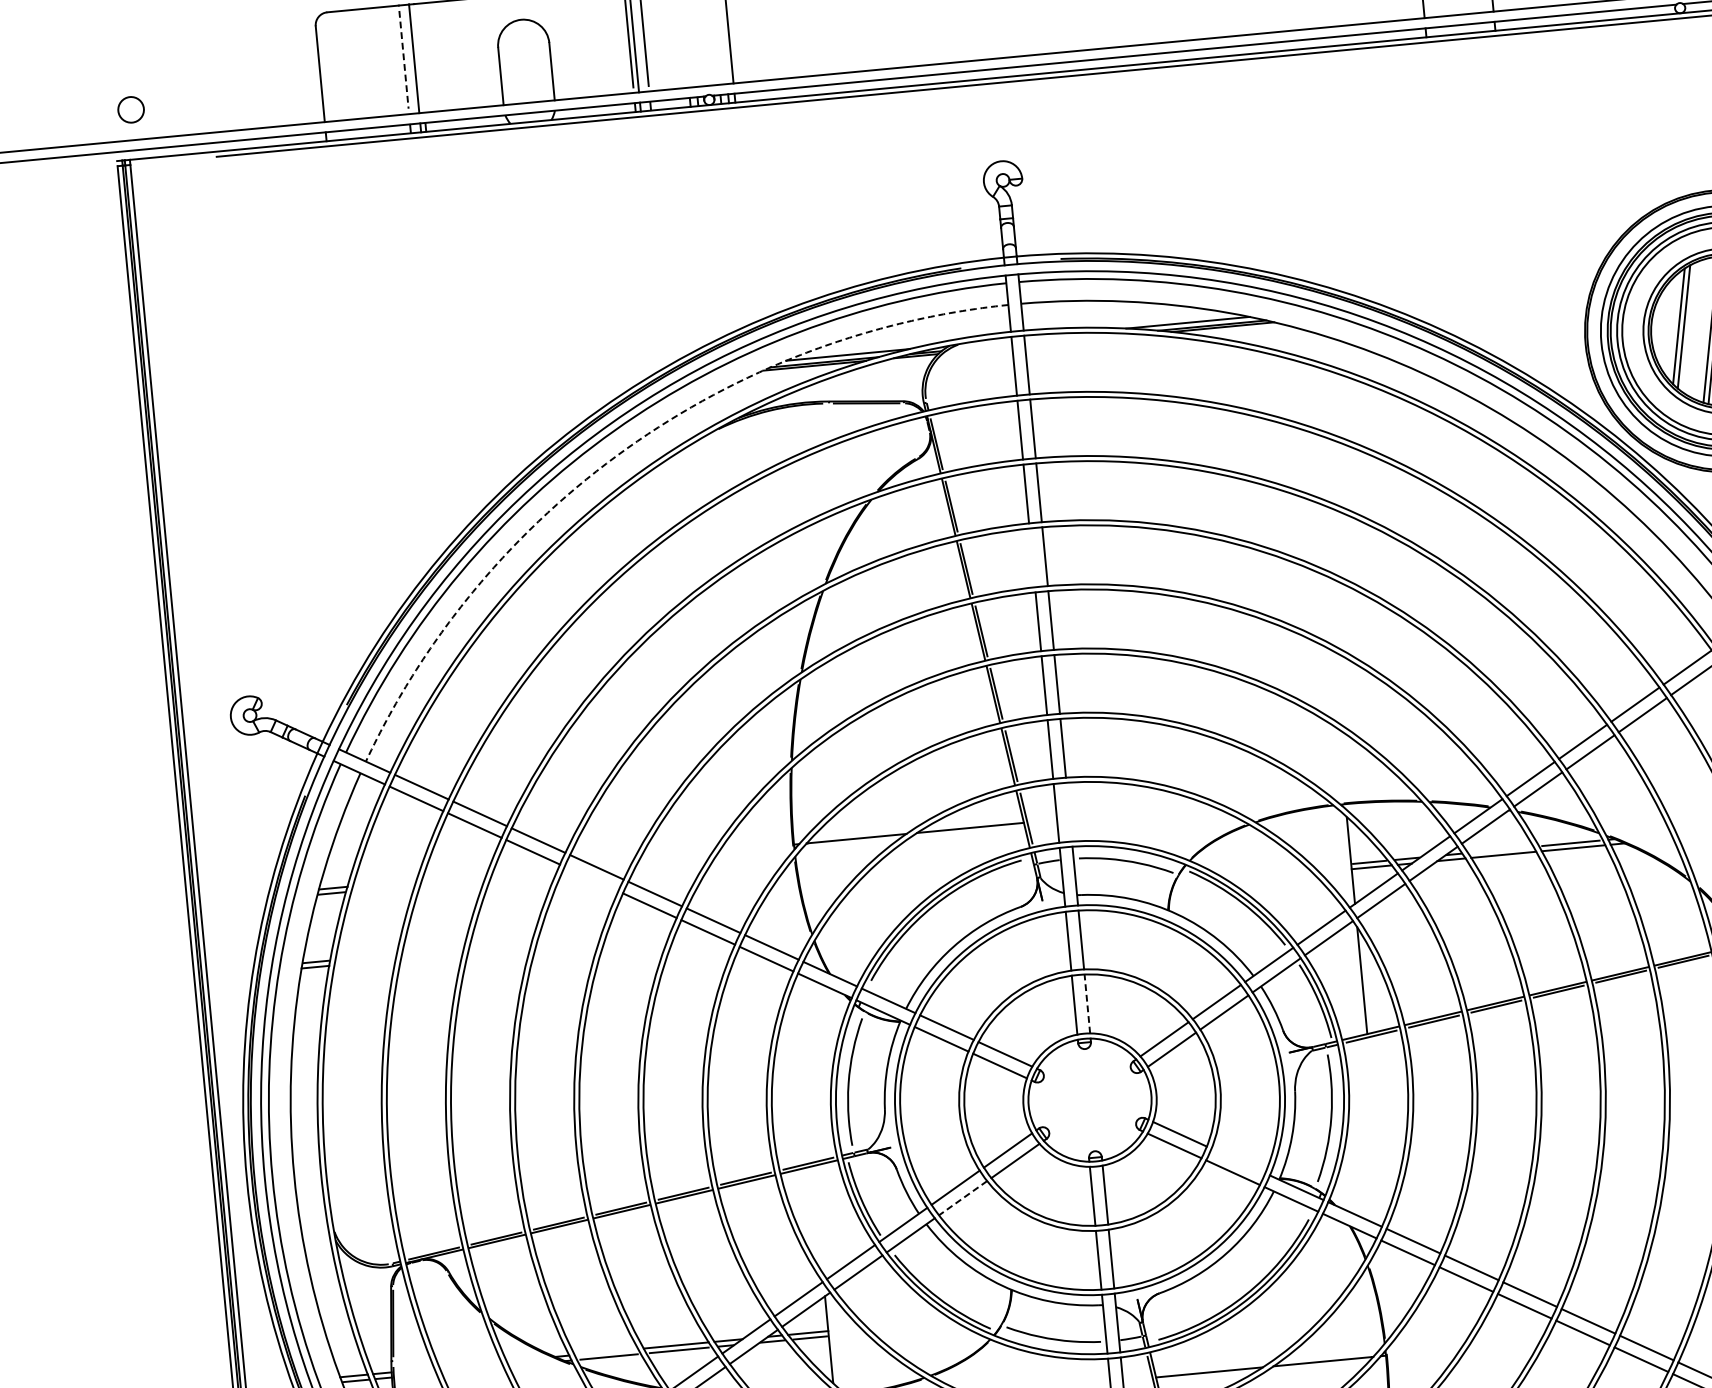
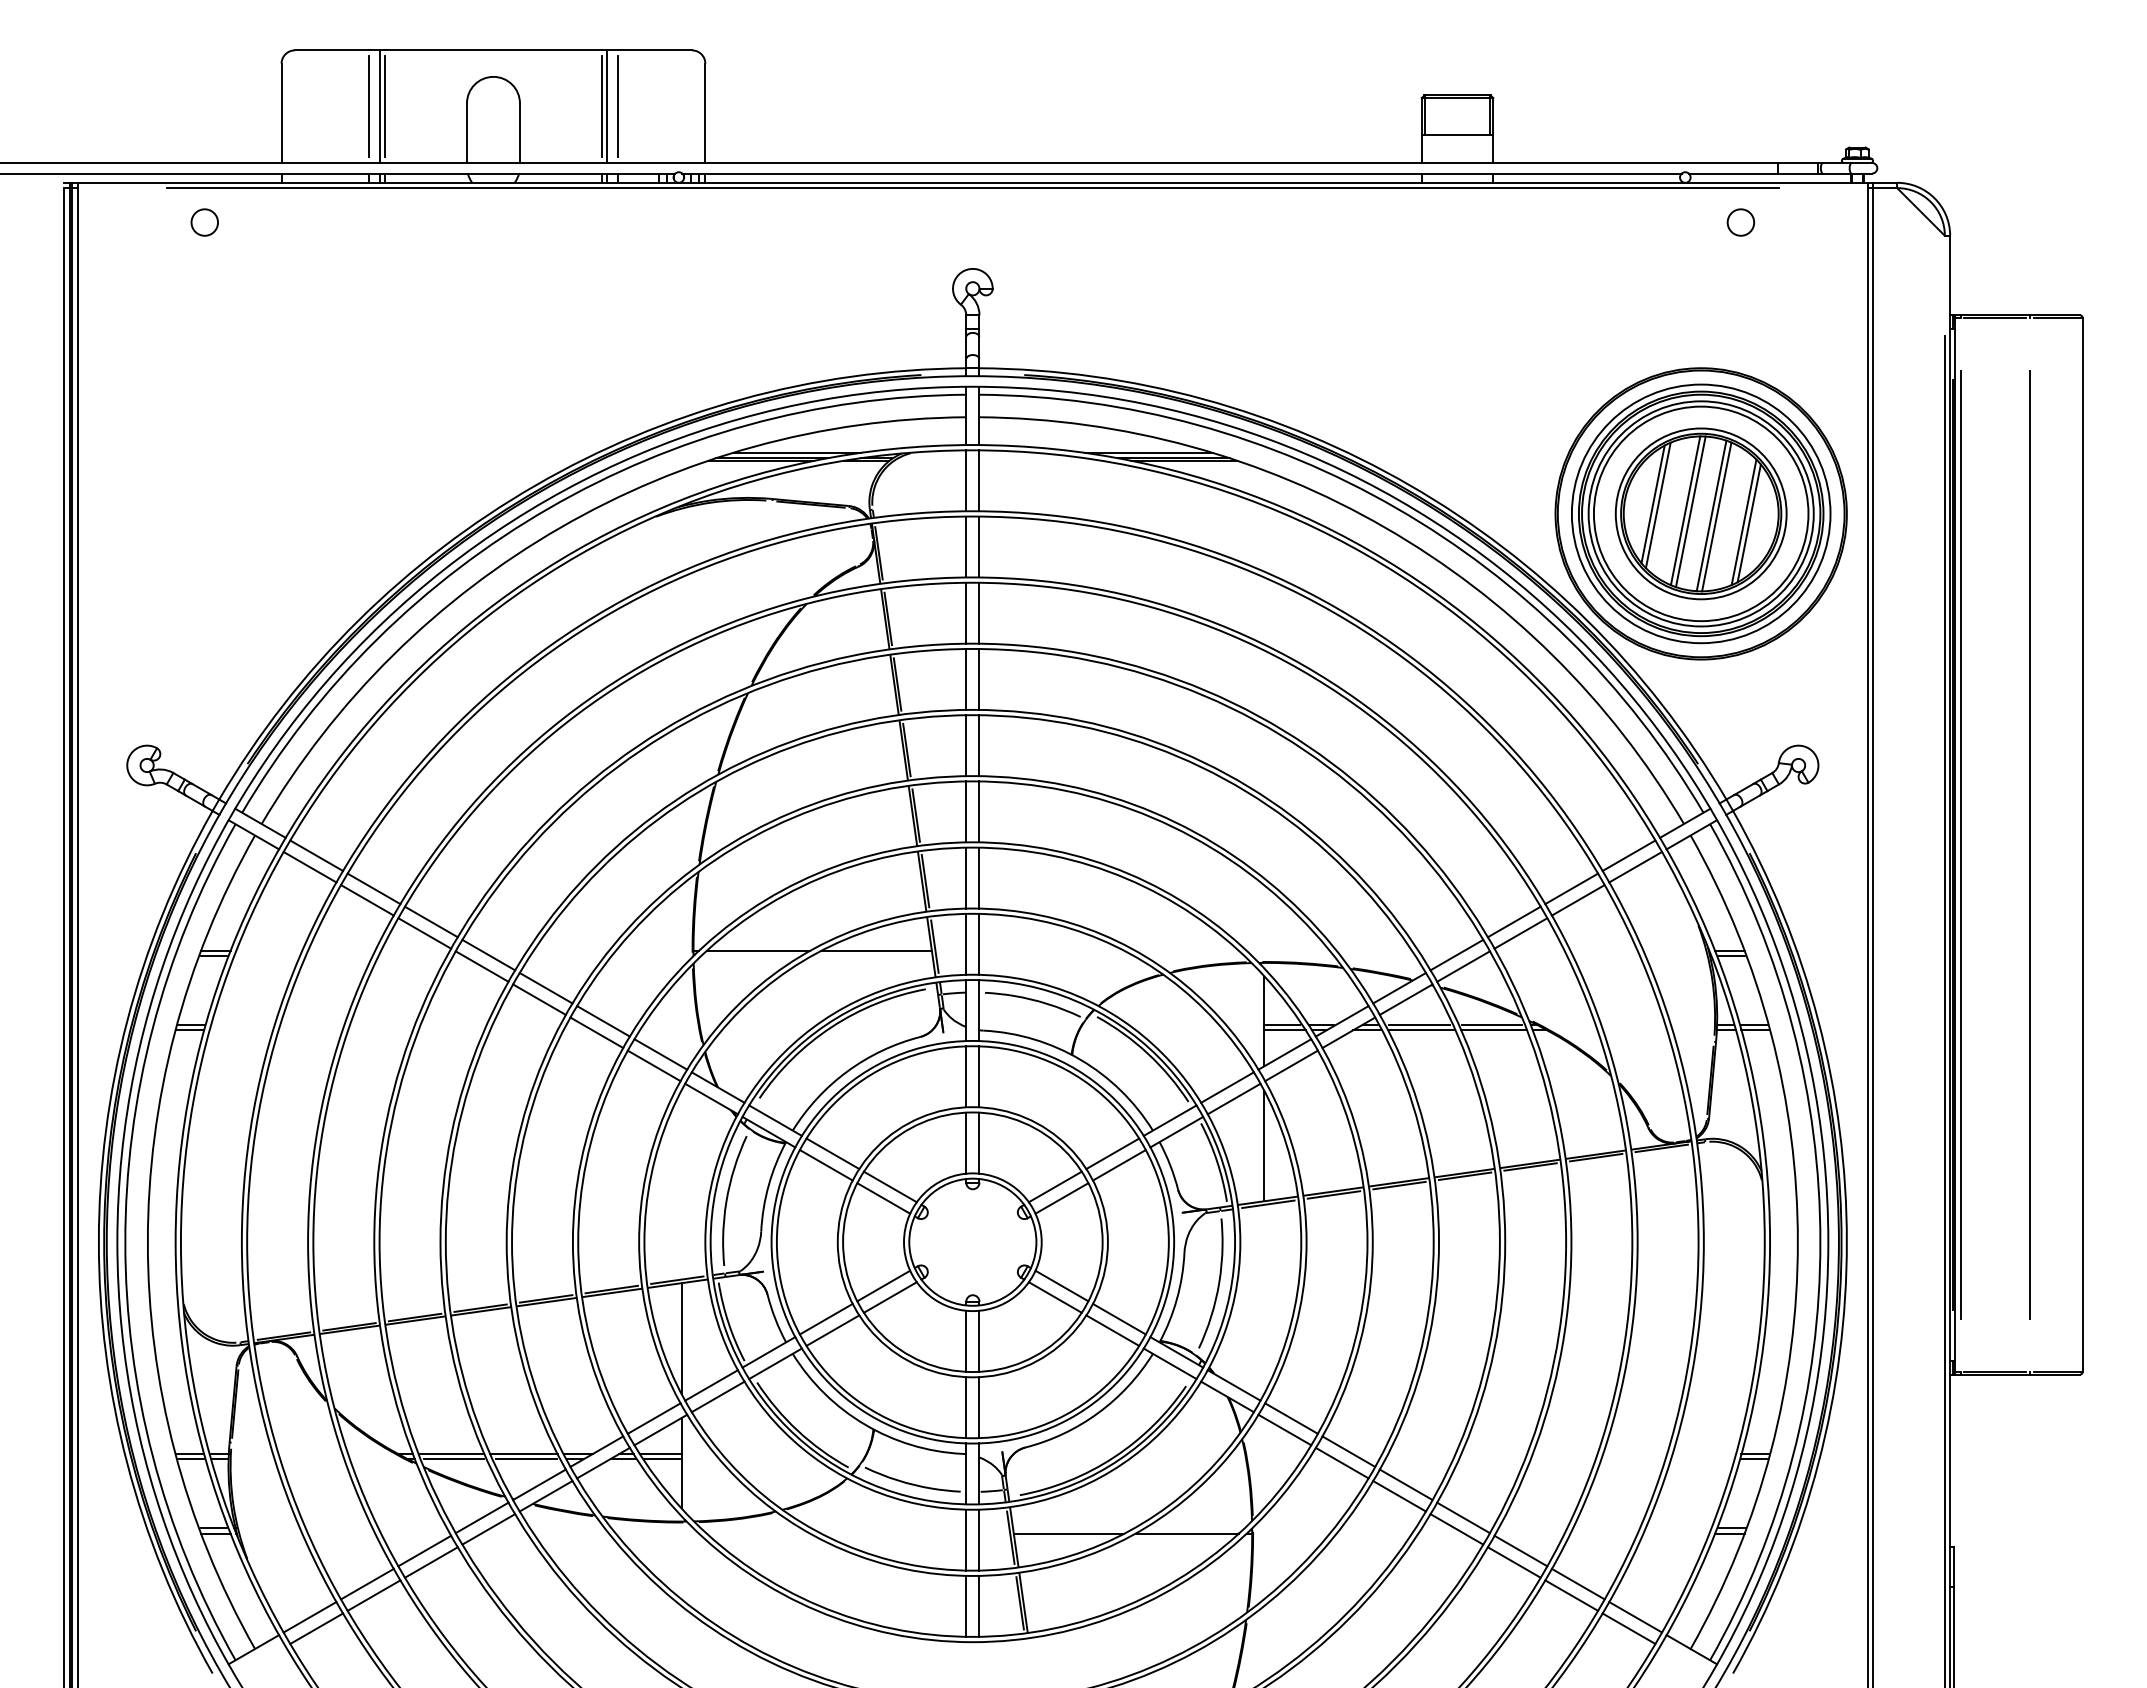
line: (418, 58) -> (384, 106), added
line: (403, 59) -> (368, 106), dashed -> solid
circle: (130, 109) -> (204, 222), moved
arc: (627, 448) -> (560, 527), dashed -> solid
line: (1032, 557) -> (966, 679), added
line: (1069, 811) -> (979, 943), added
line: (1500, 850) -> (1418, 1025), added
line: (590, 878) -> (481, 966), added
line: (1087, 1004) -> (979, 1143), dashed -> solid
line: (1238, 1160) -> (1119, 1318), added
line: (962, 1198) -> (832, 1330), dashed -> solid
line: (817, 1219) -> (681, 1338), added
line: (606, 1352) -> (451, 1454), added

